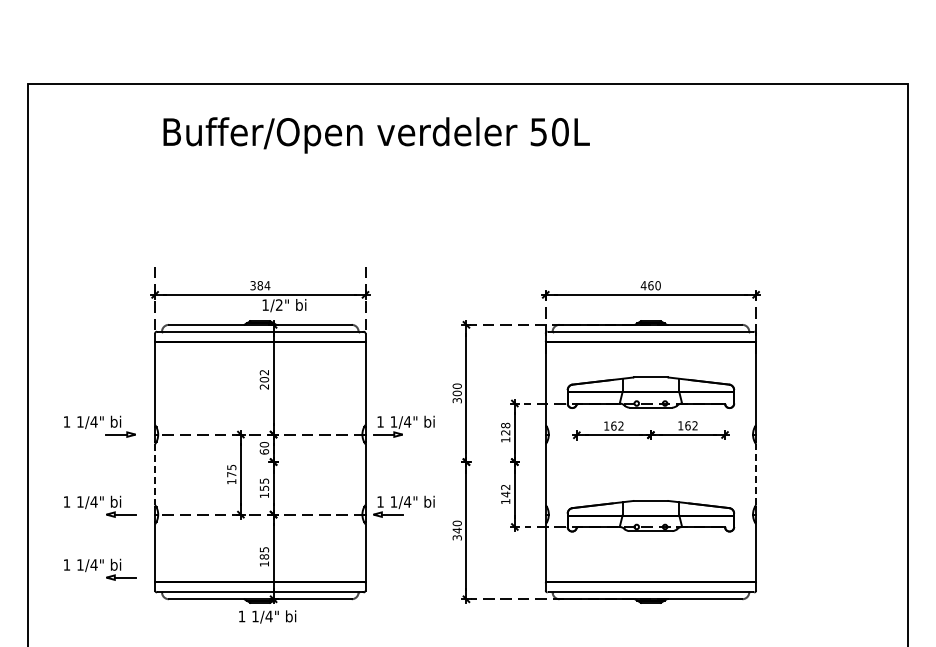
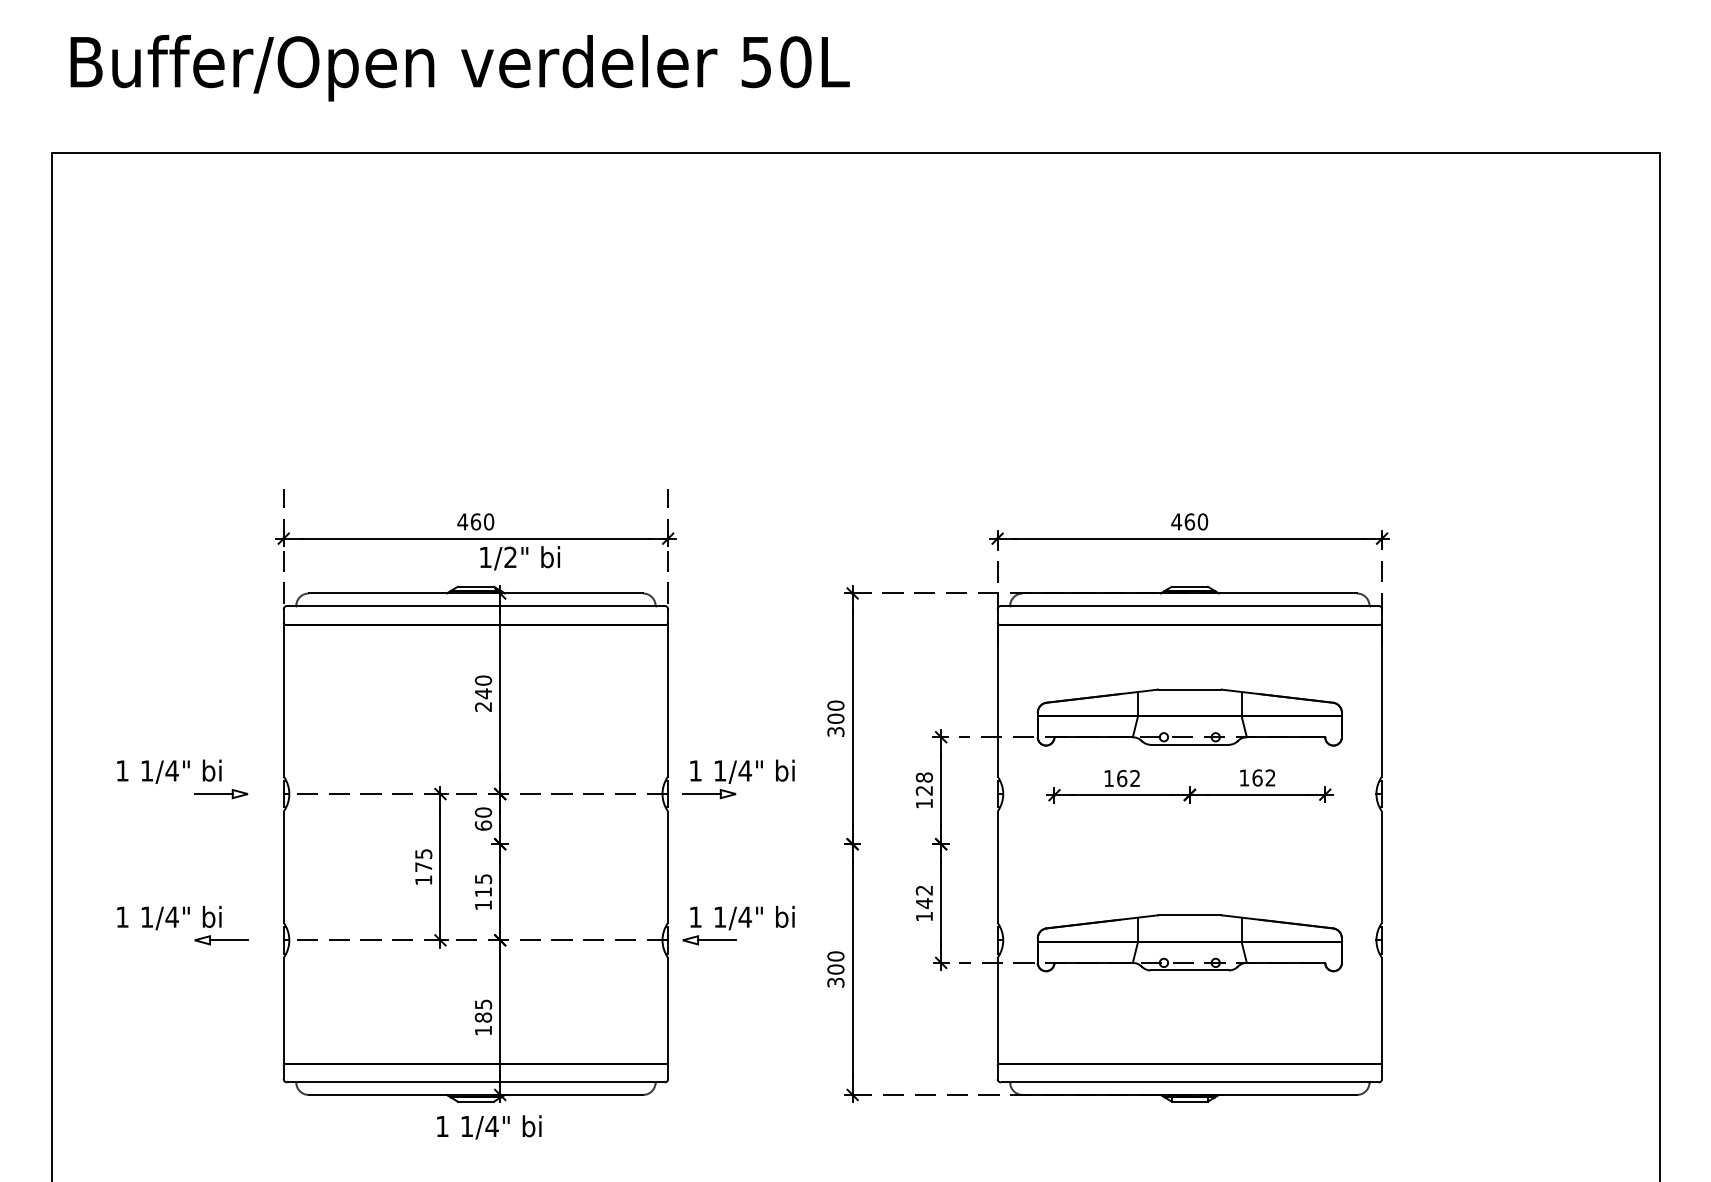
text: (376, 135) -> (459, 68), moved
text: (260, 285) -> (476, 521), 384 -> 460
text: (264, 375) -> (483, 686), 202 -> 240
line: (756, 474) -> (1382, 866), dashed -> solid
line: (155, 475) -> (284, 868), dashed -> solid
text: (264, 487) -> (483, 890), 155 -> 115
text: (456, 530) -> (834, 969), 340 -> 300
part: (100, 569) -> (183, 1040), removed

